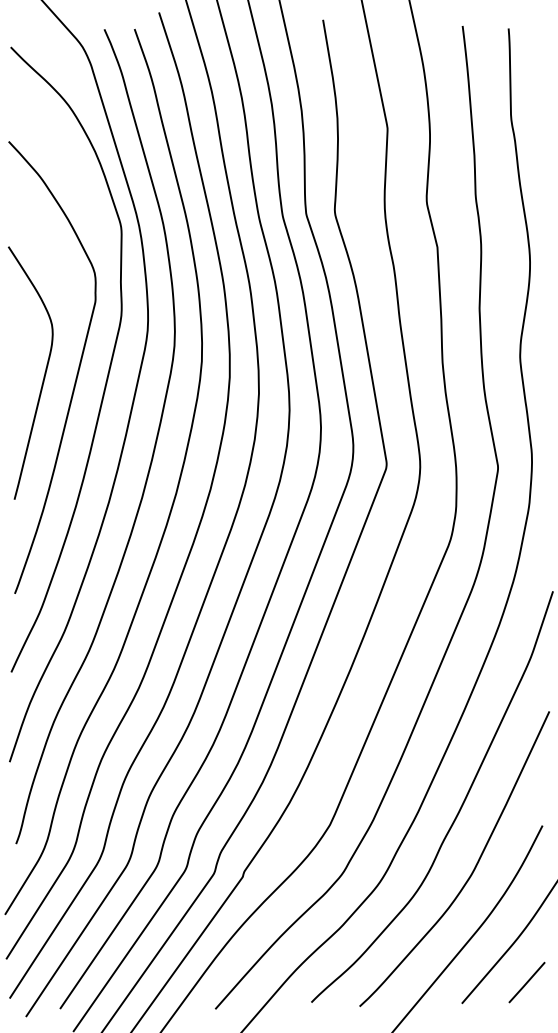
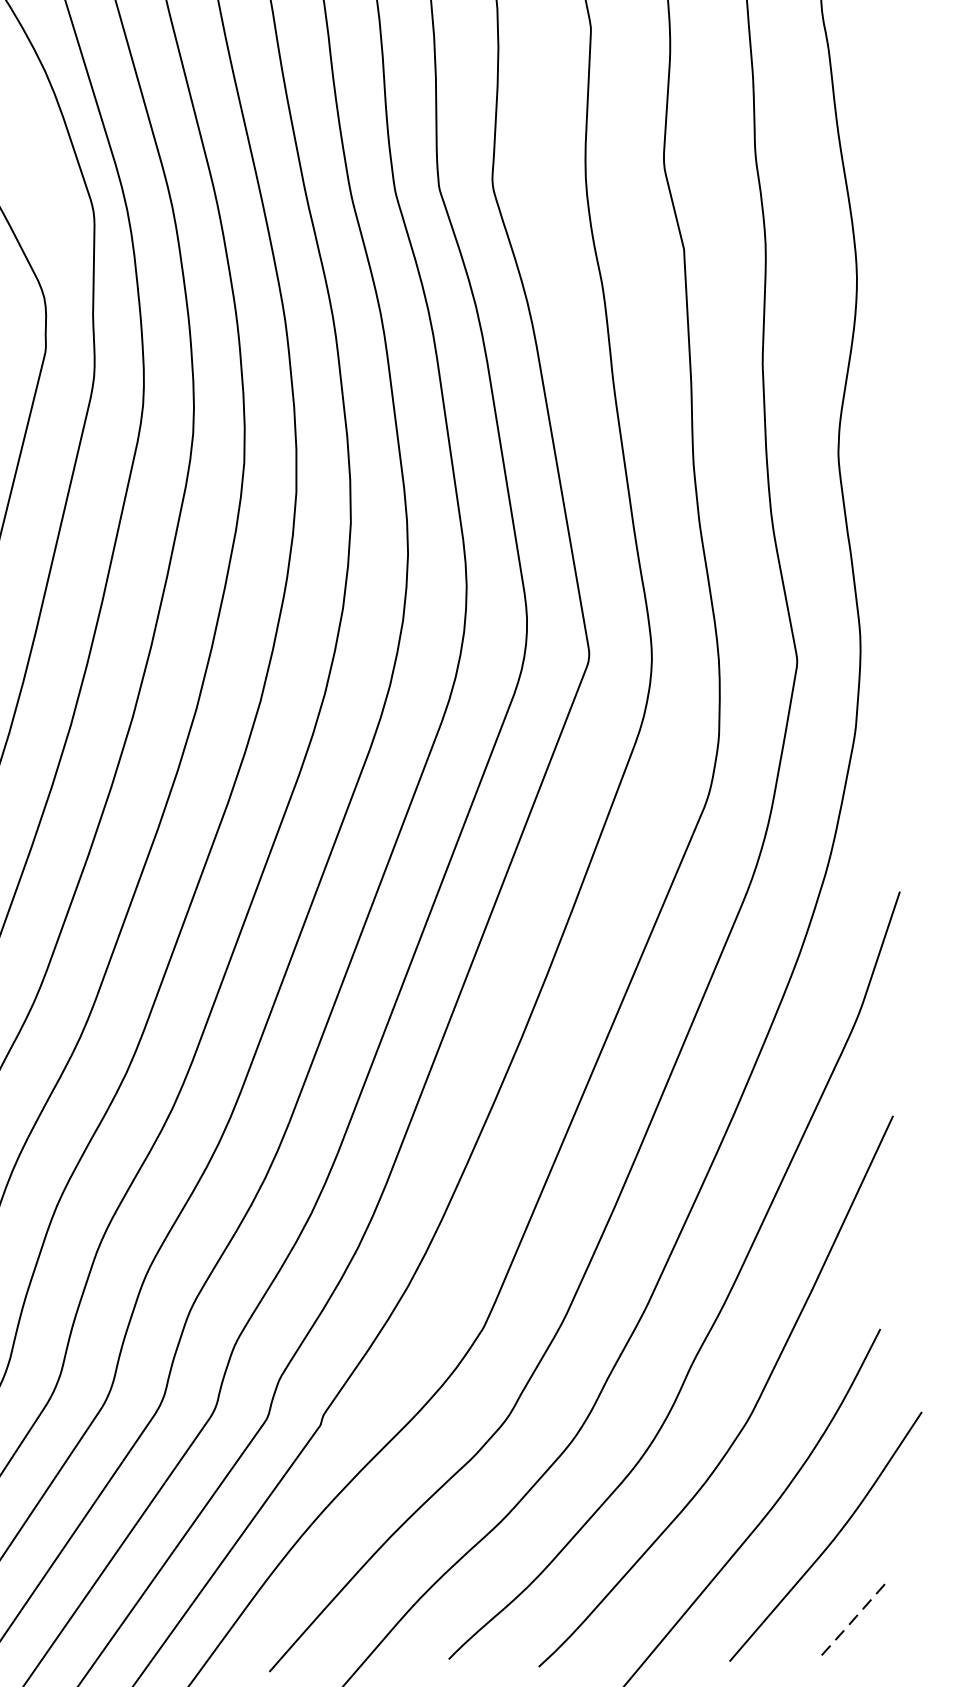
line: (526, 983) -> (850, 1623), solid -> dashed

